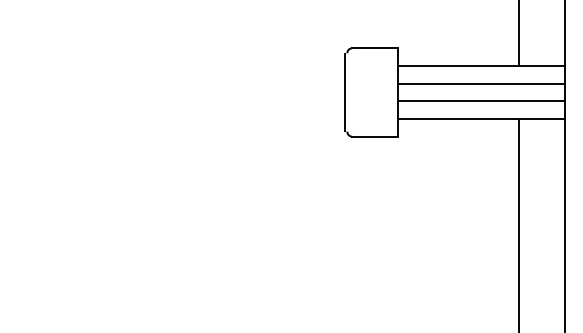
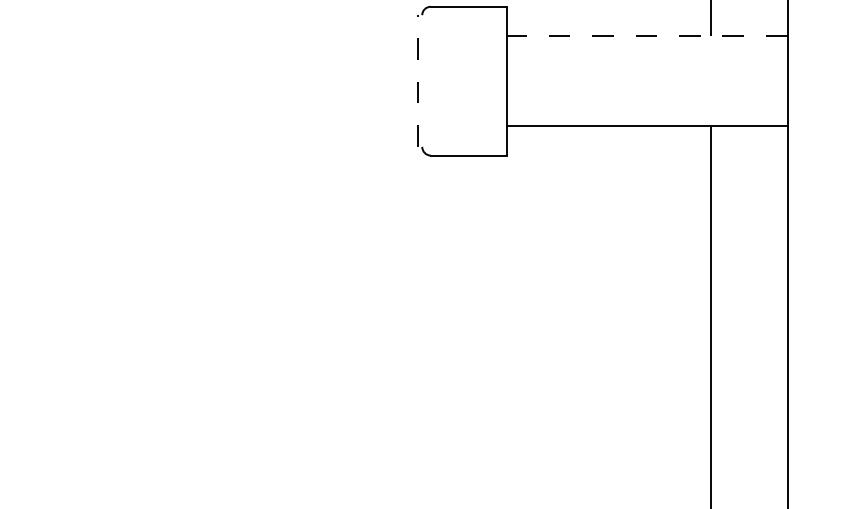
line: (480, 65) -> (646, 35), solid -> dashed
line: (480, 83) -> (646, 66), removed
line: (344, 92) -> (417, 81), solid -> dashed
line: (480, 101) -> (646, 96), removed

